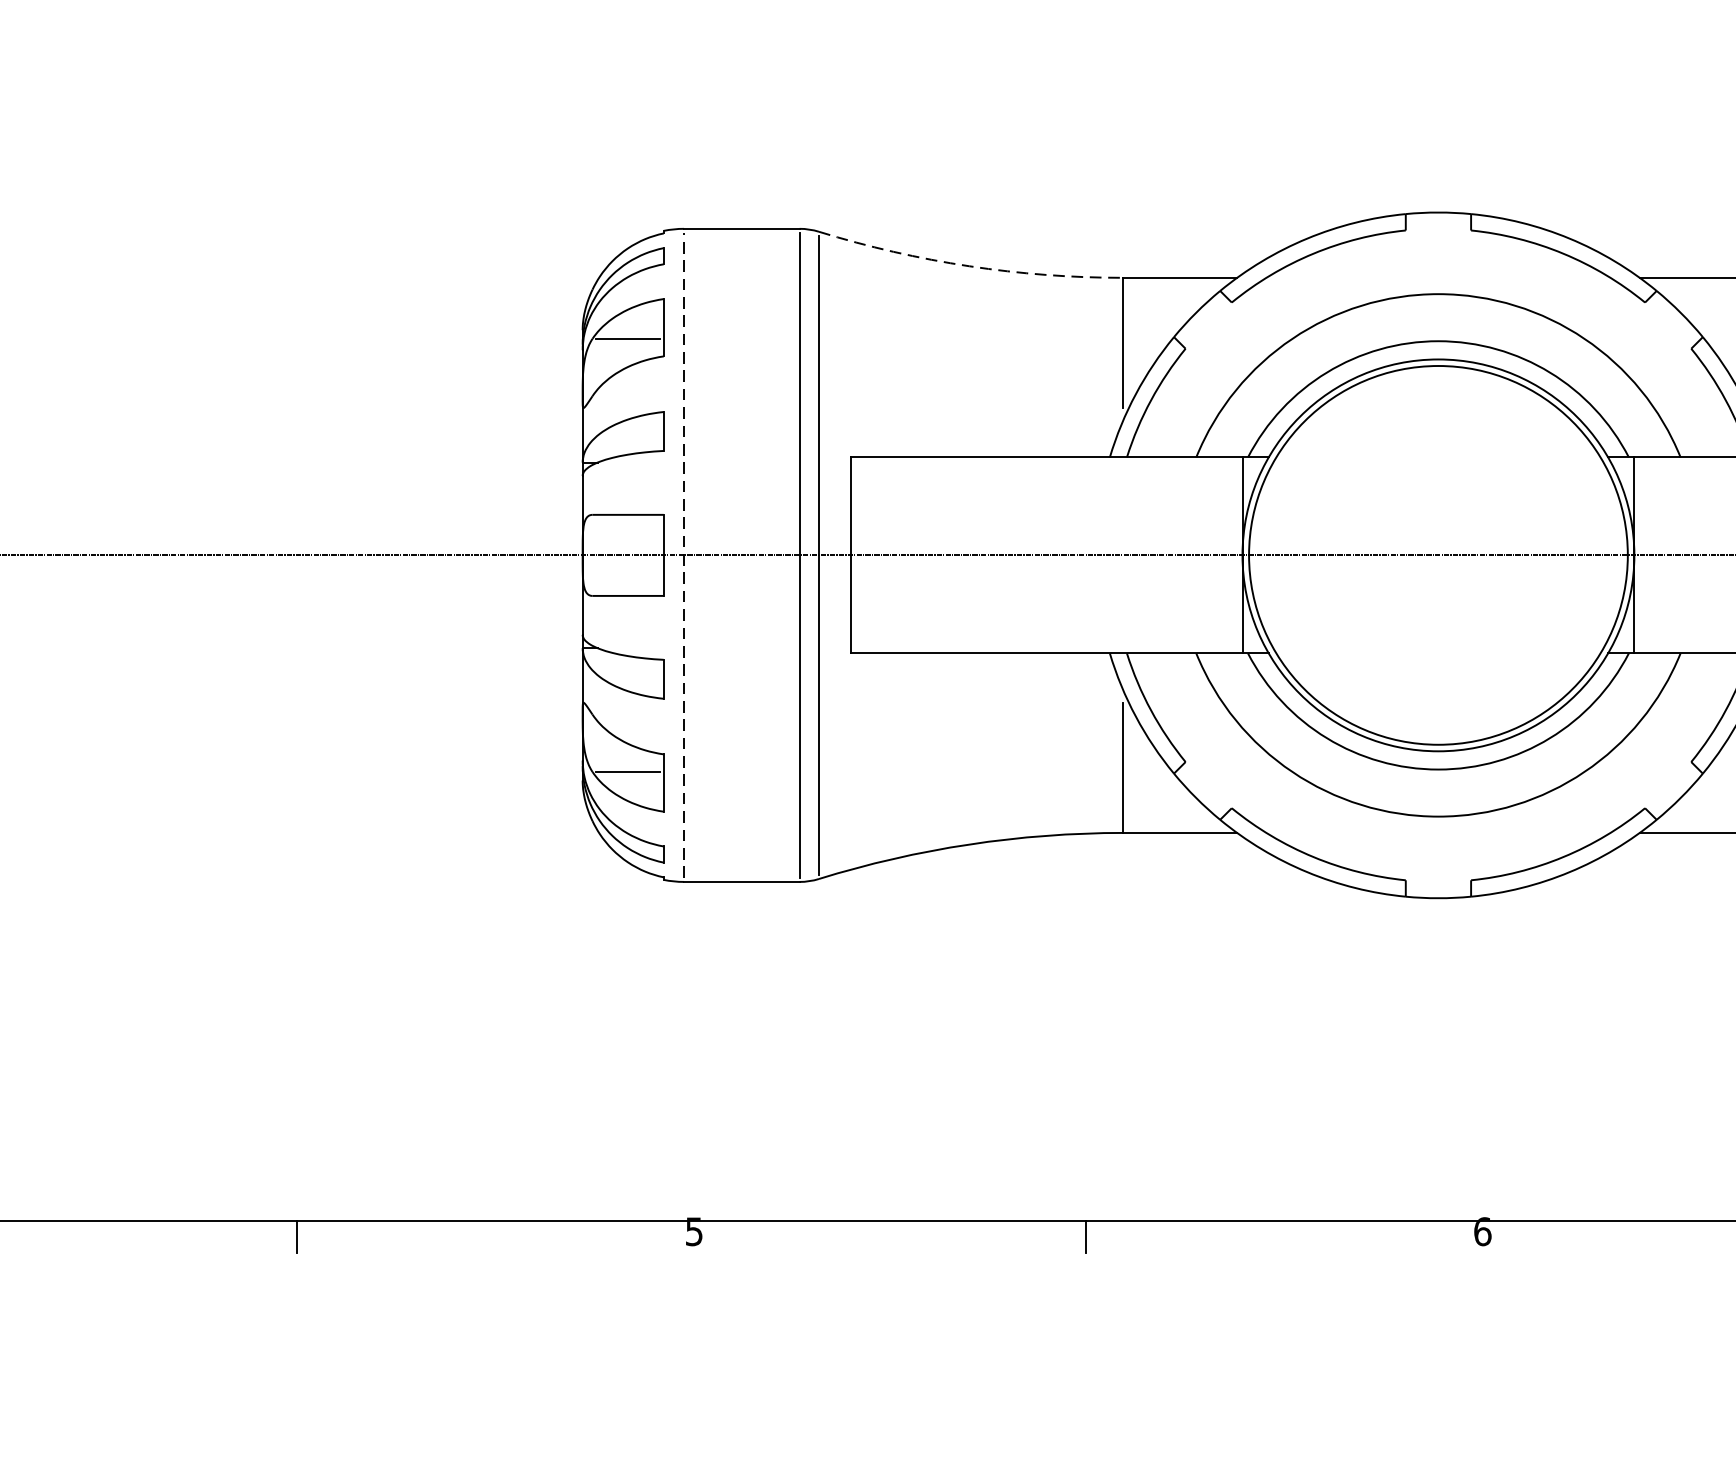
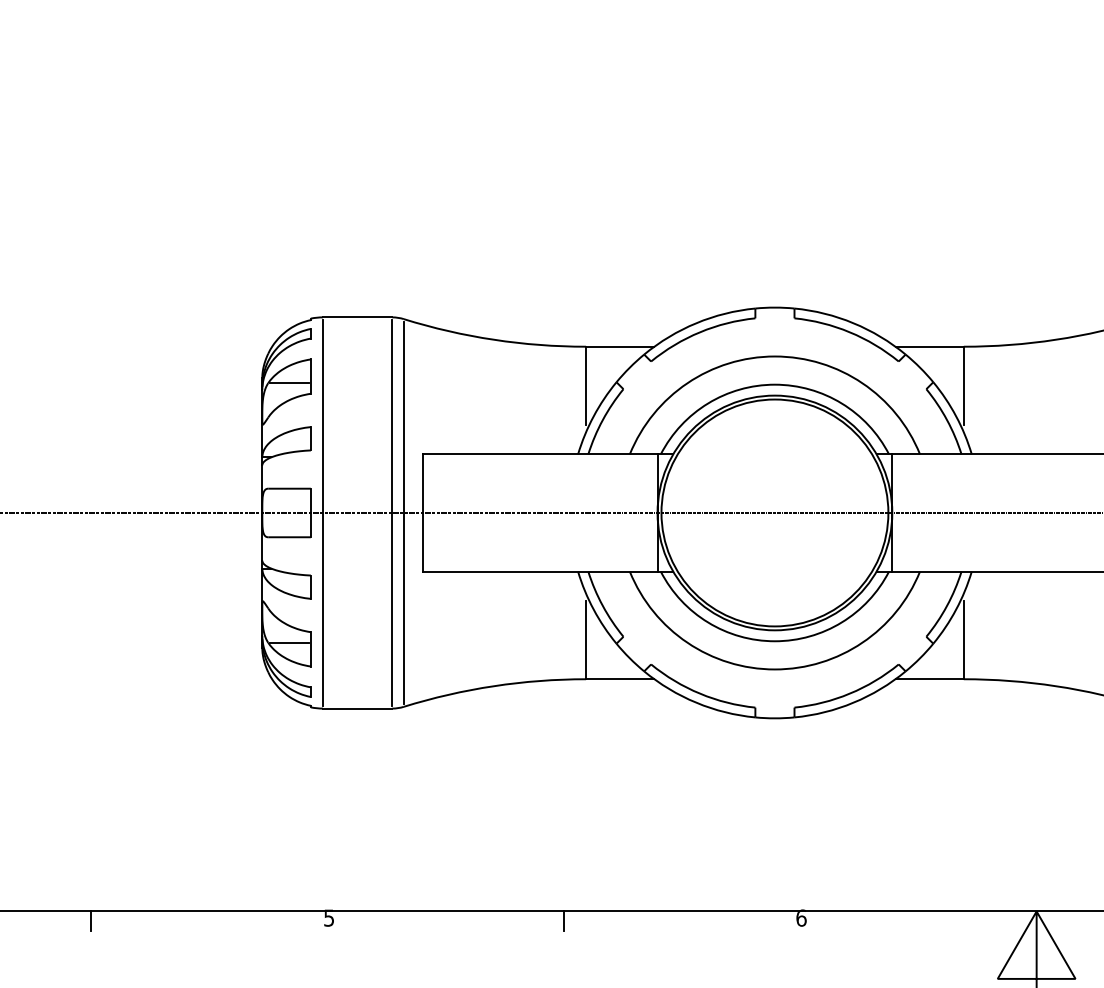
arc: (968, 265) -> (493, 339), dashed -> solid
line: (684, 554) -> (323, 512), dashed -> solid

